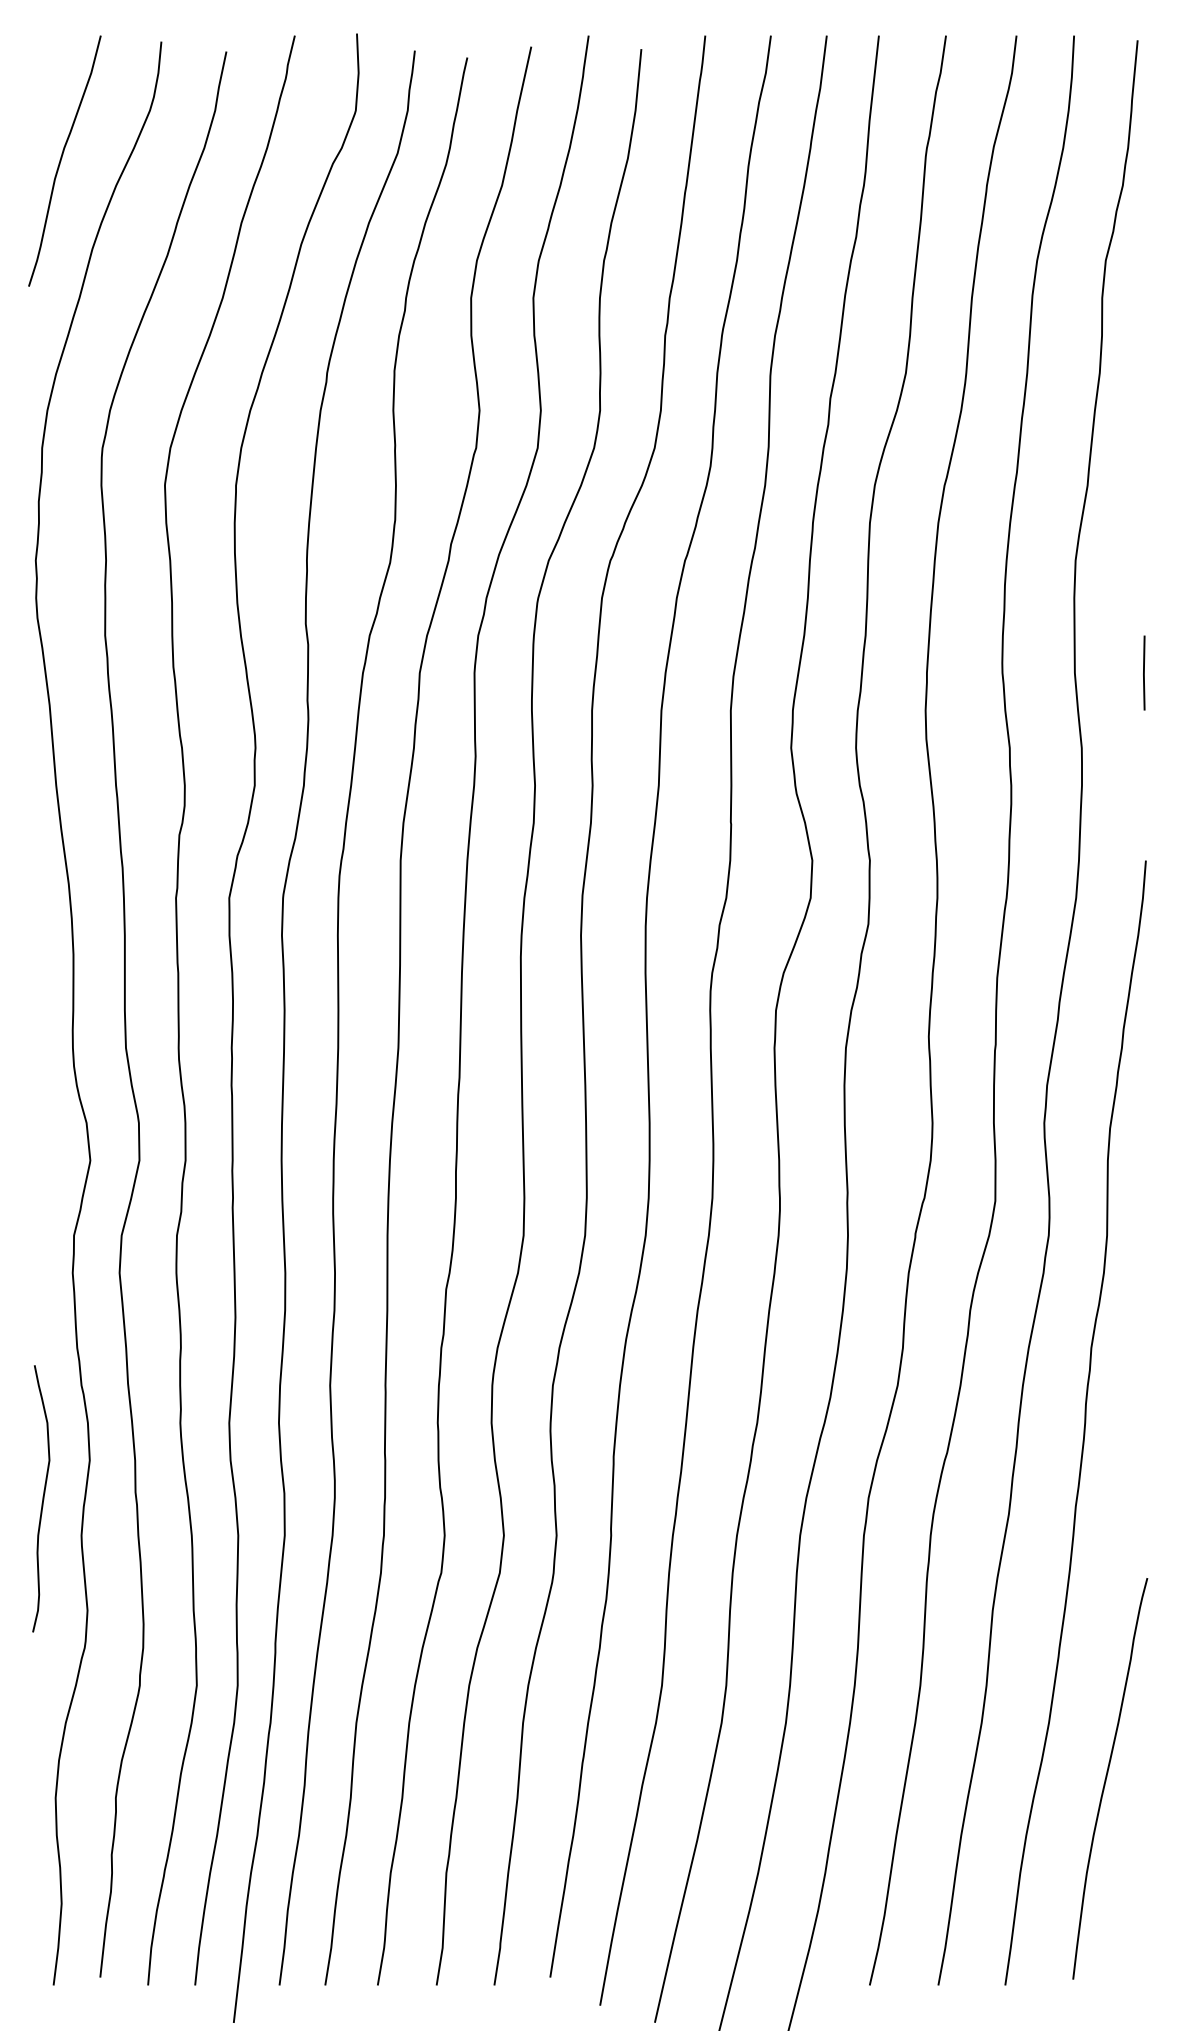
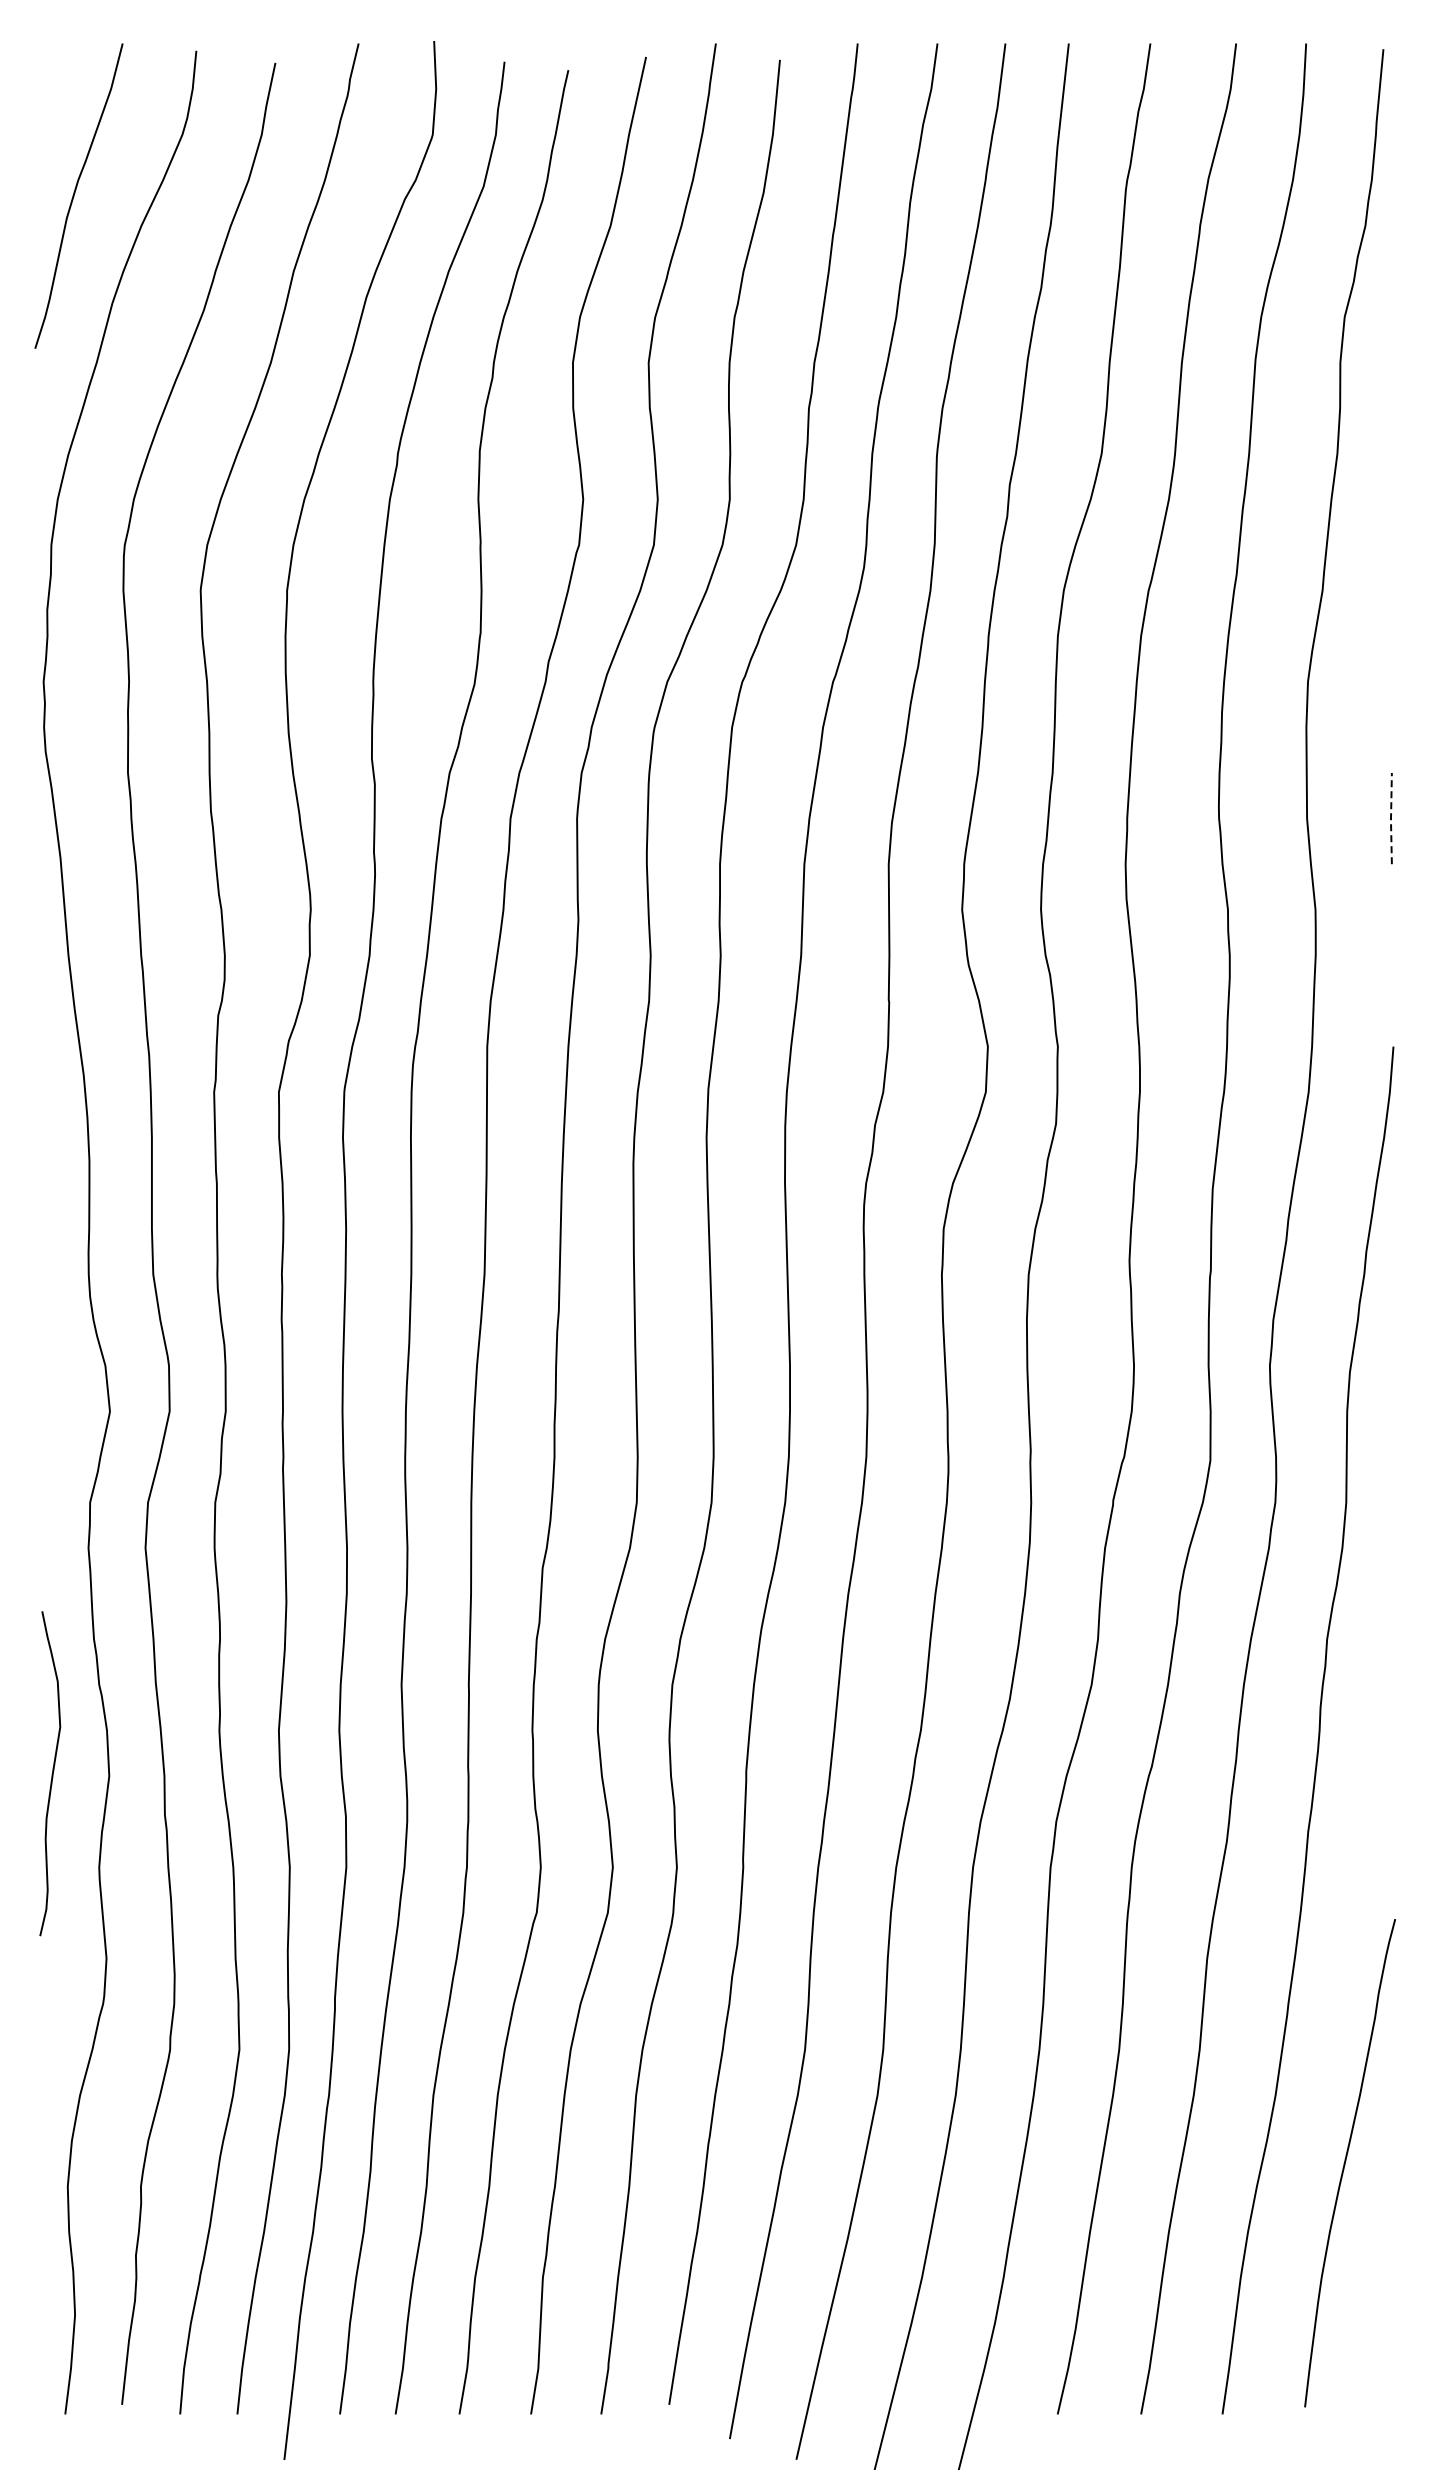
line: (1144, 672) -> (1391, 818), solid -> dashed
curve: (42, 1499) -> (51, 1774), moved

